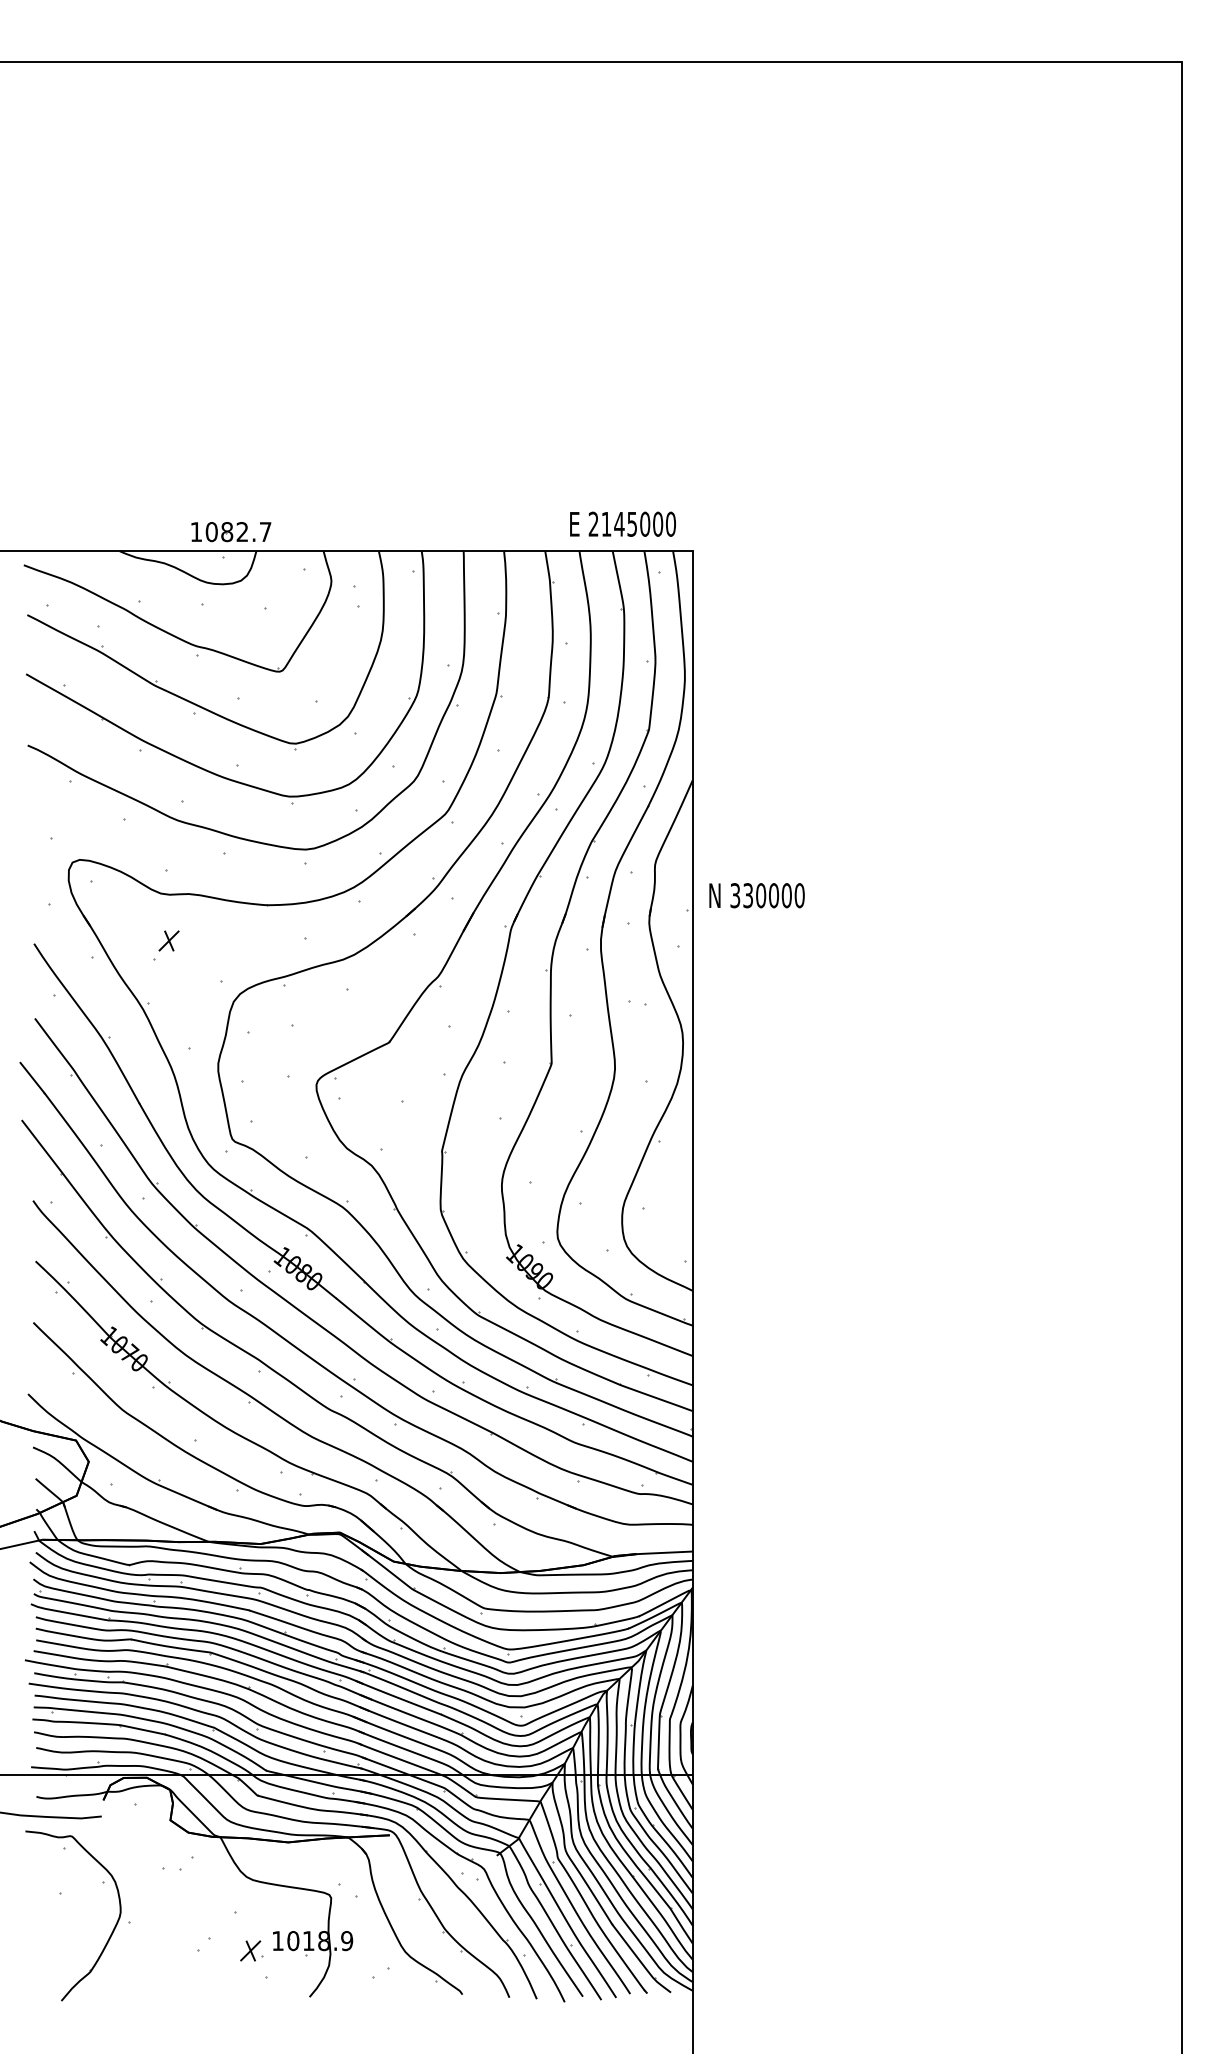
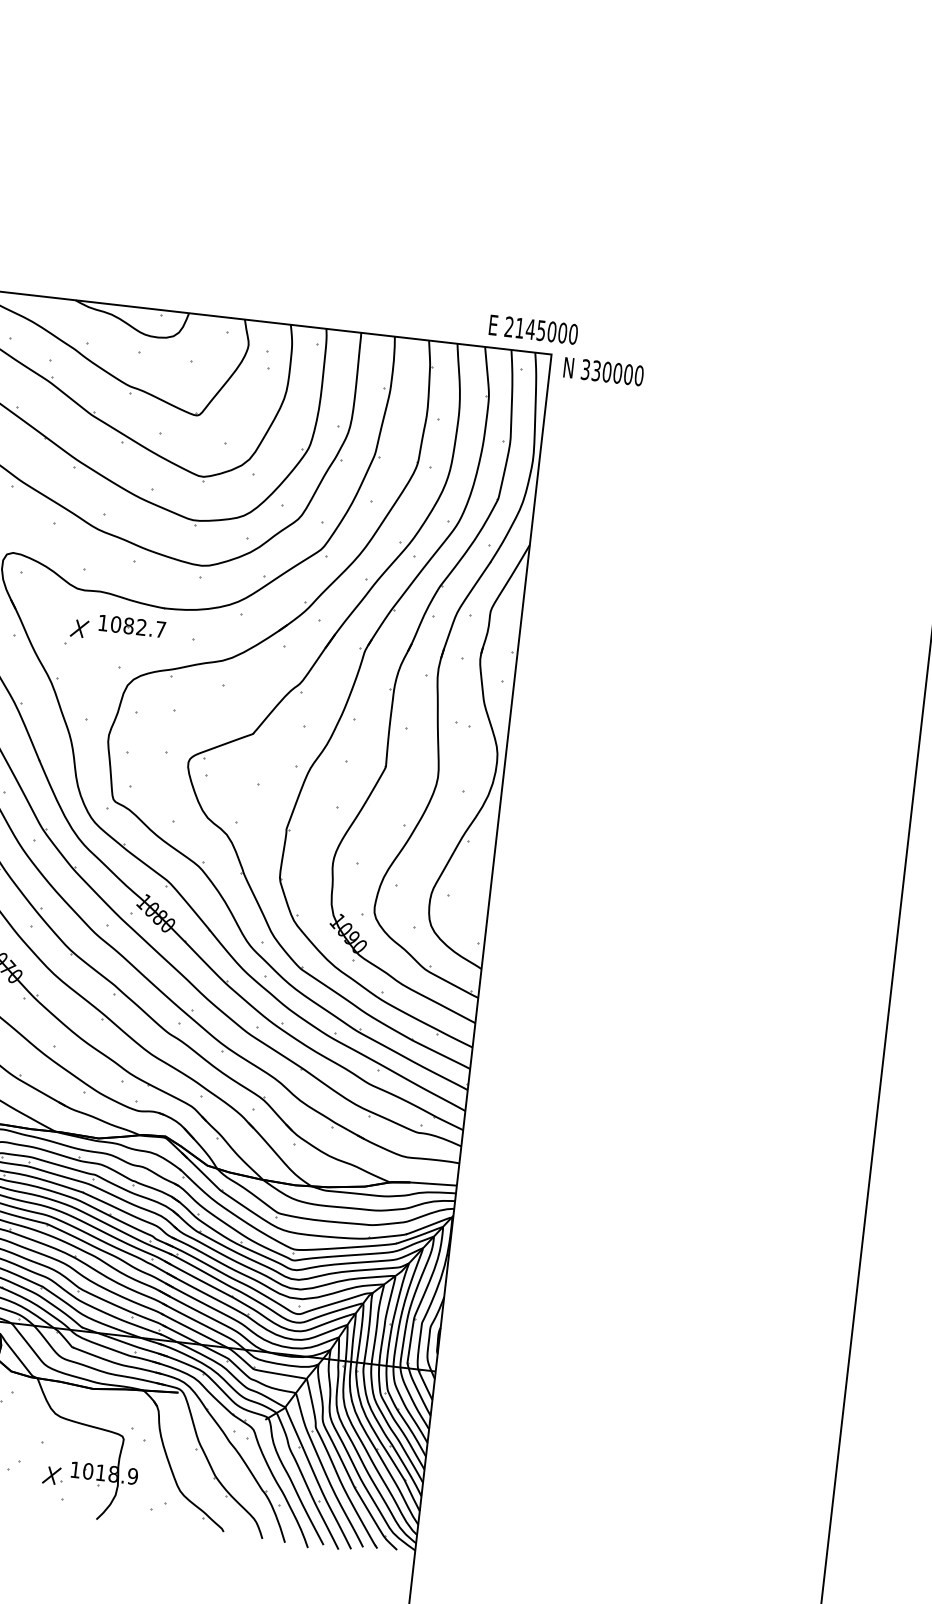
text: (622, 523) -> (533, 329), moved
part: (231, 532) -> (132, 626), moved
text: (756, 895) -> (603, 371), moved

